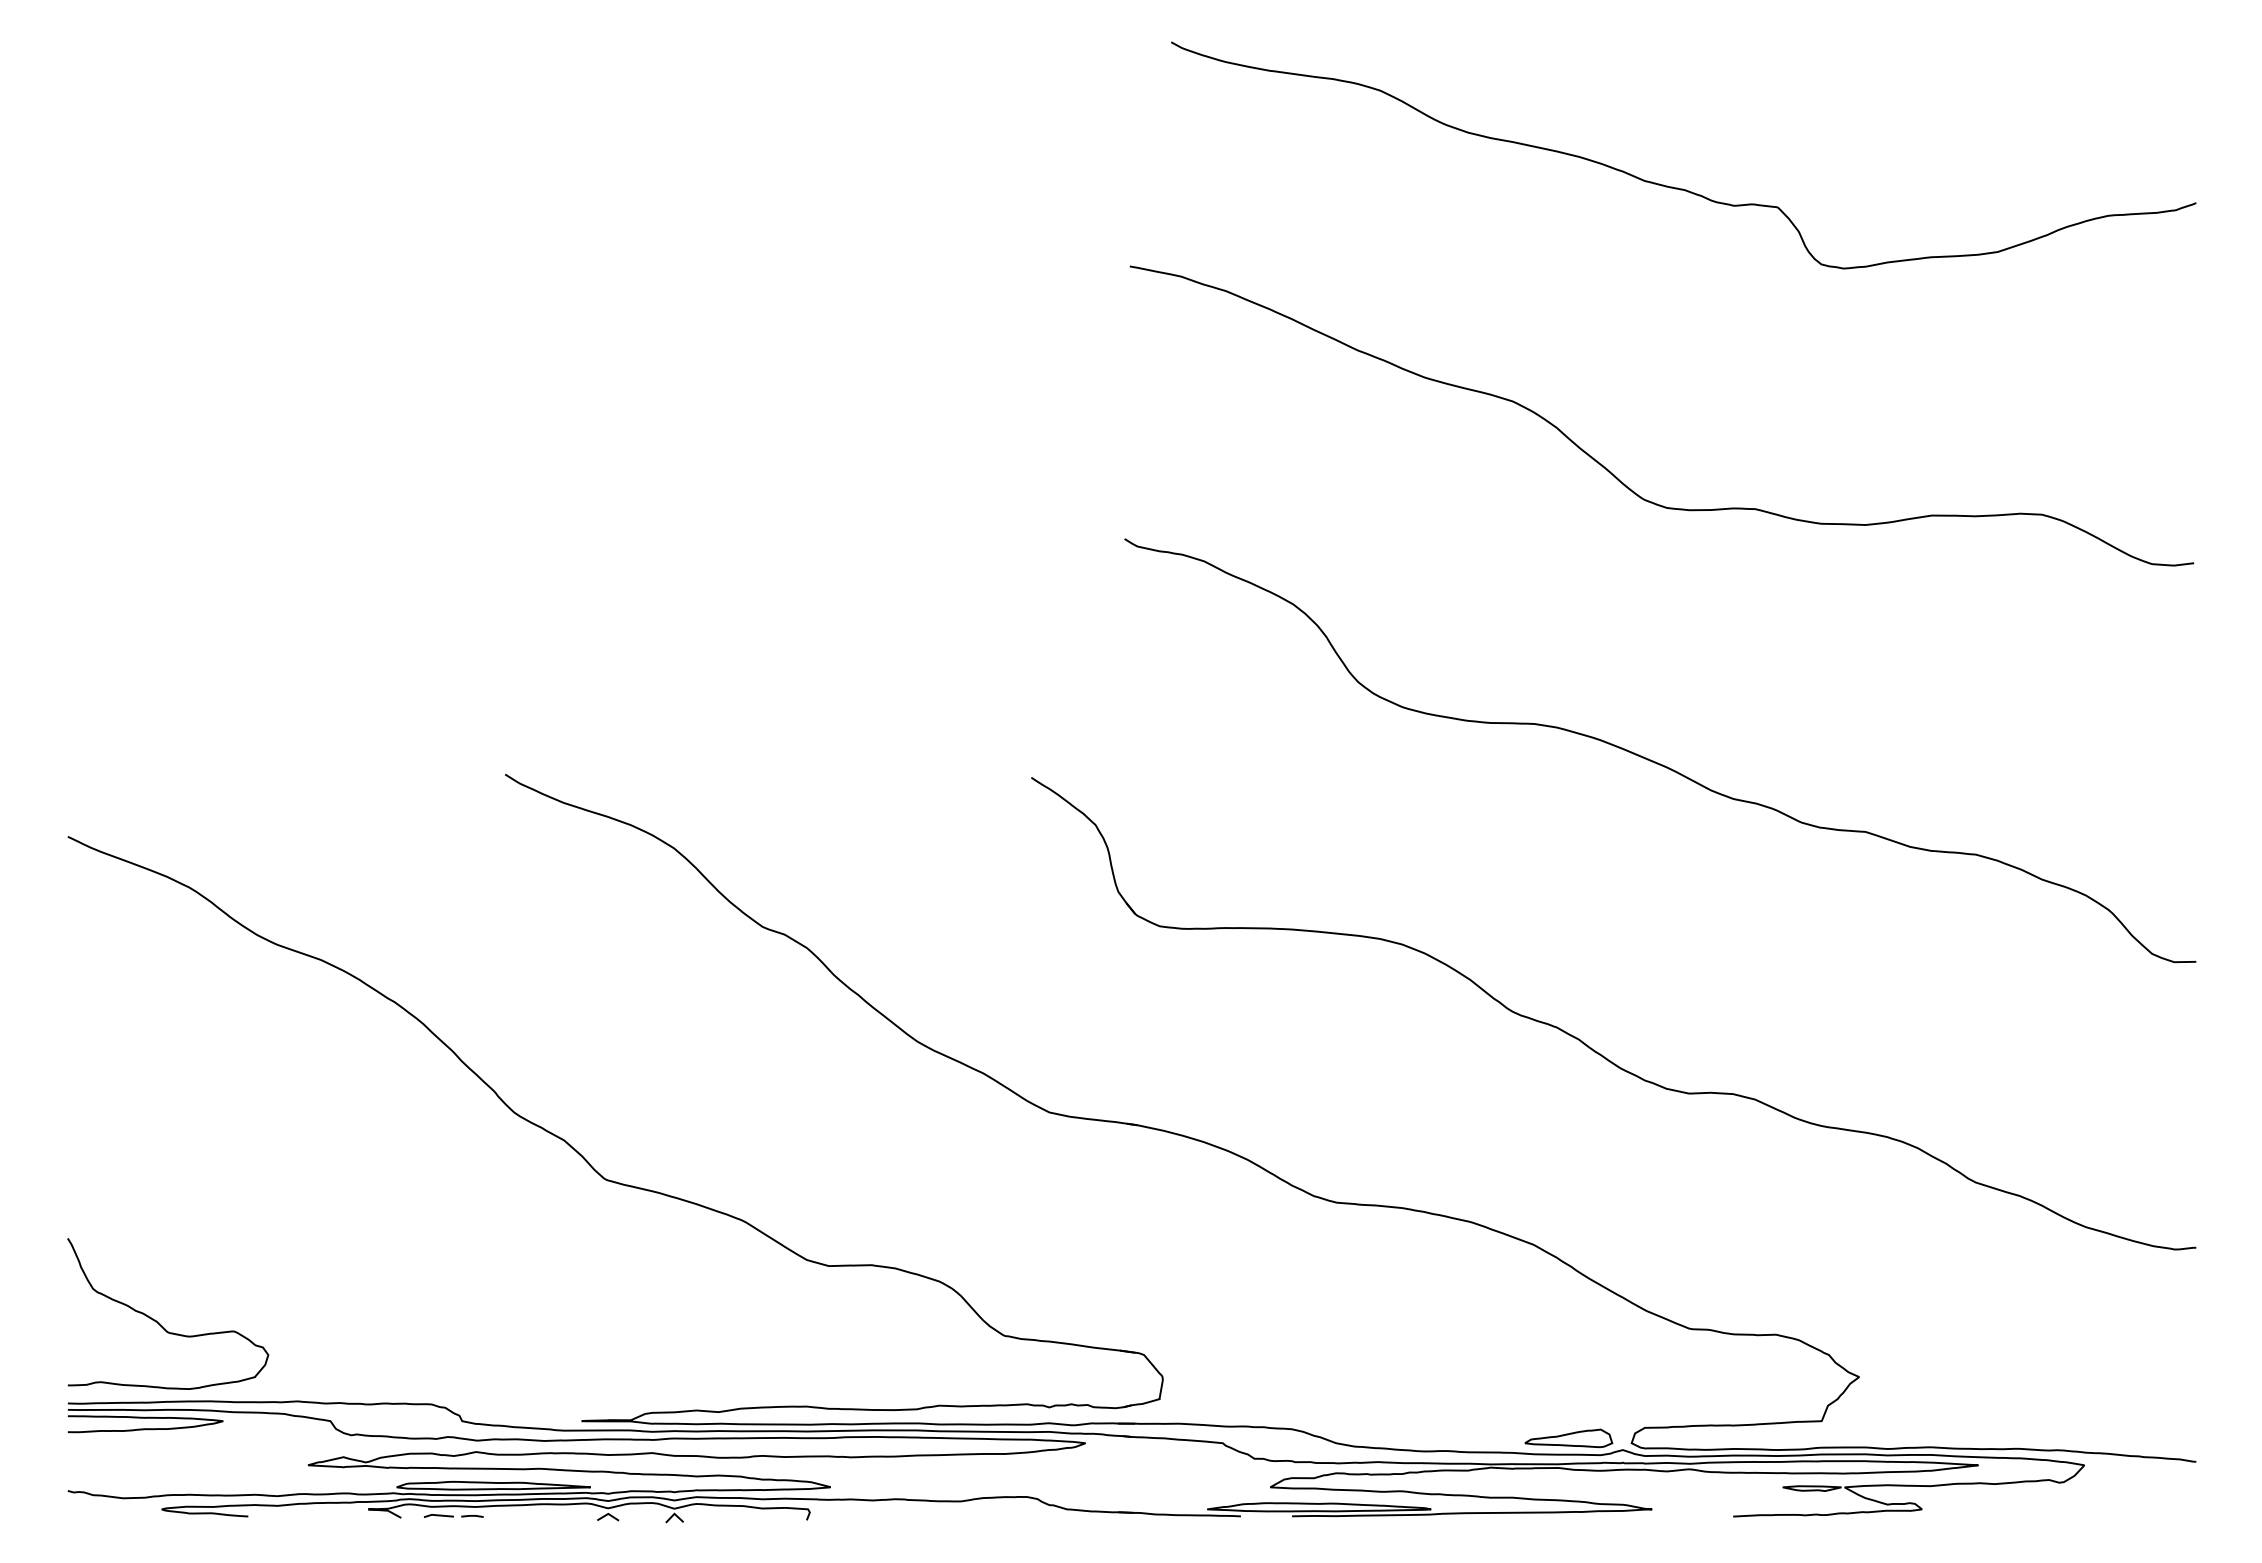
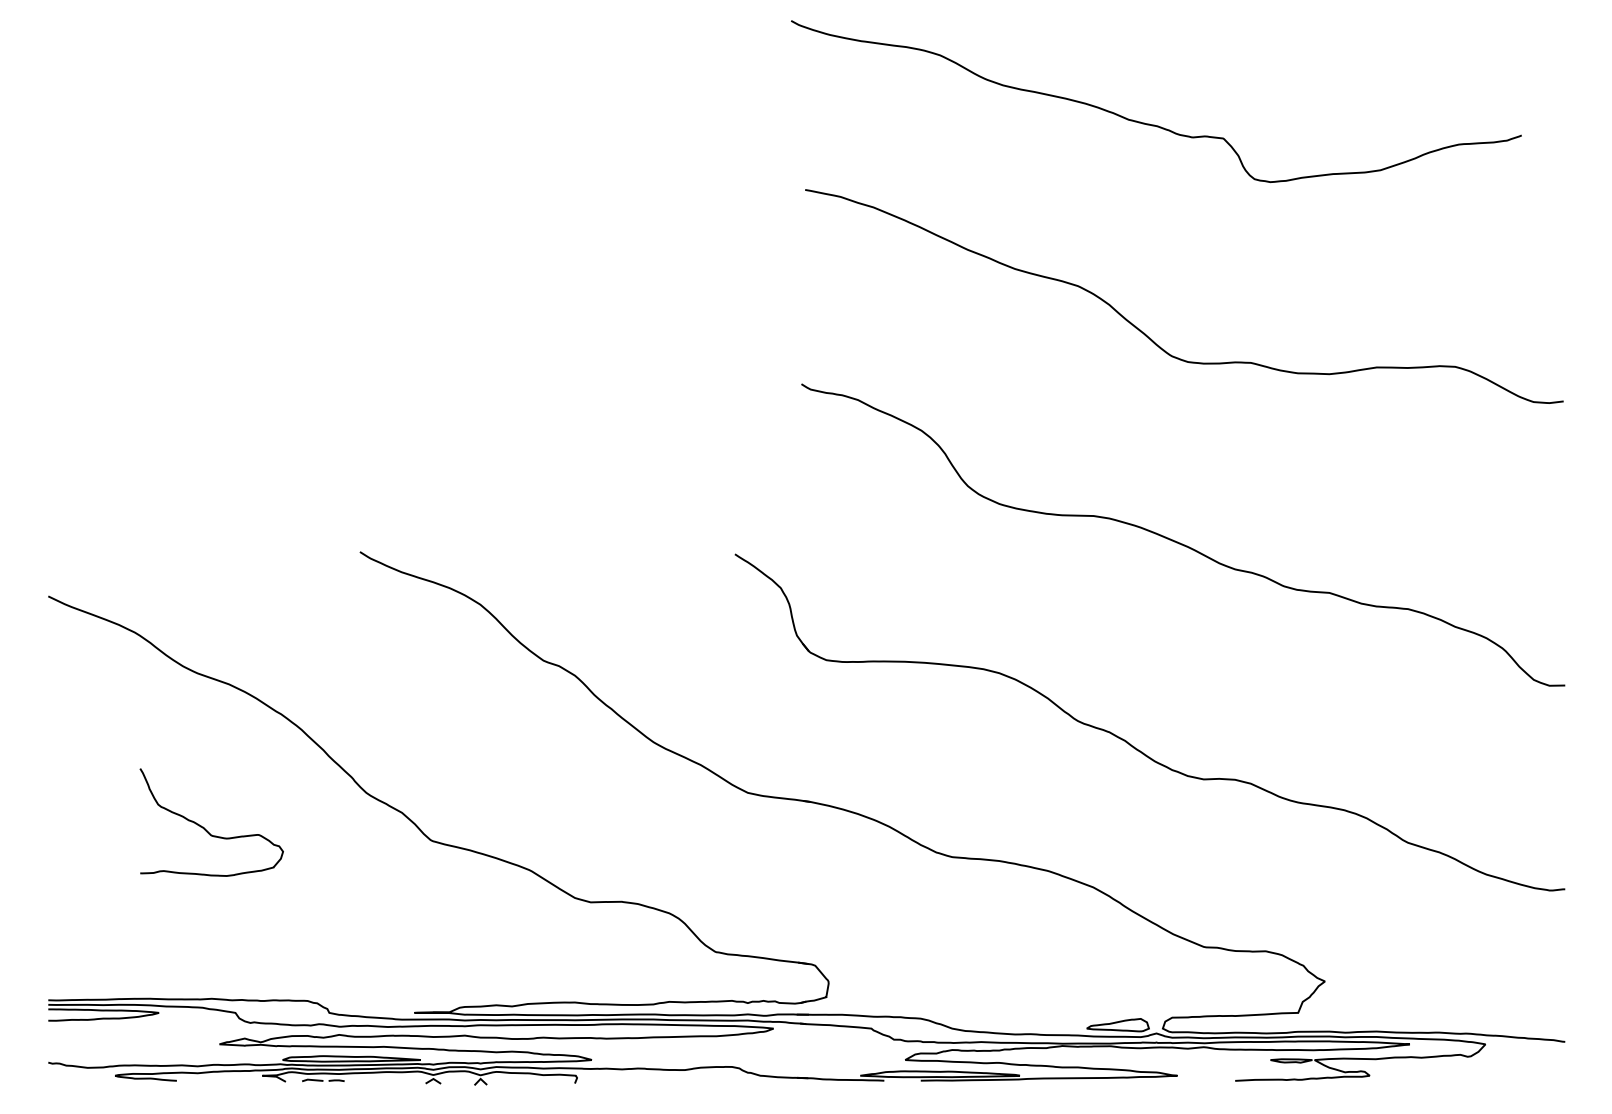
curve: (1677, 187) -> (1152, 124), moved
curve: (161, 1324) -> (206, 829), moved

